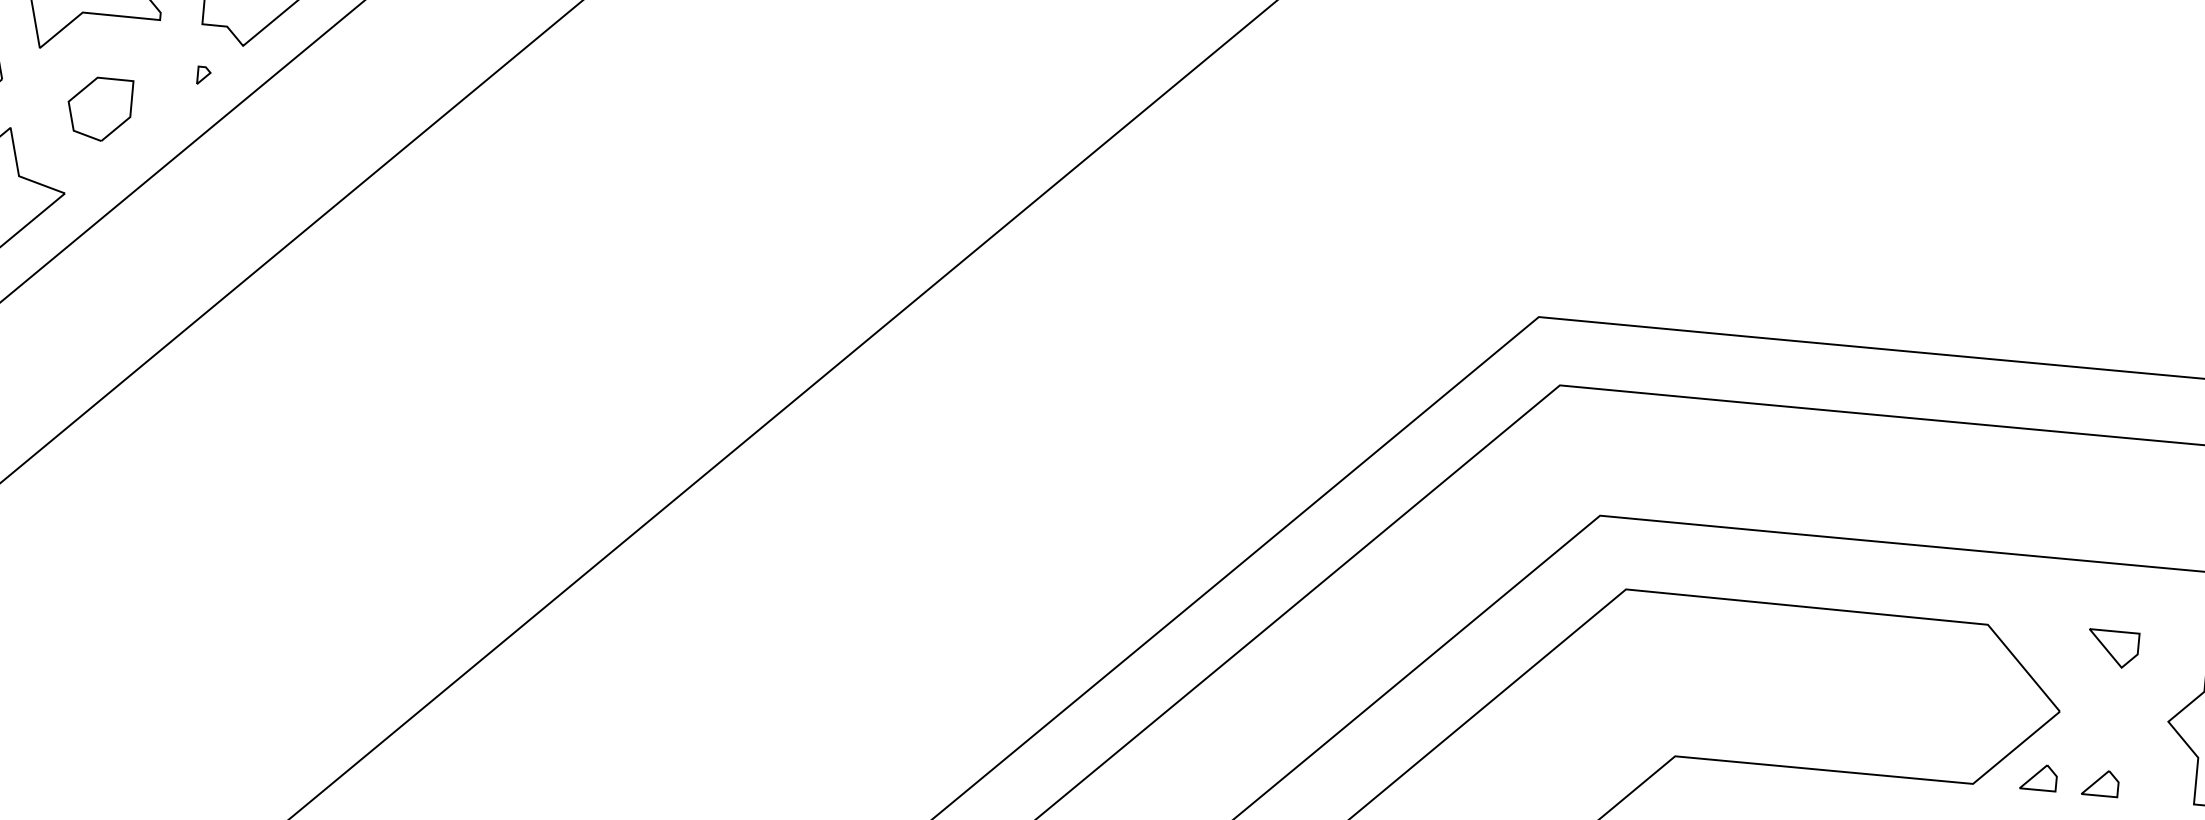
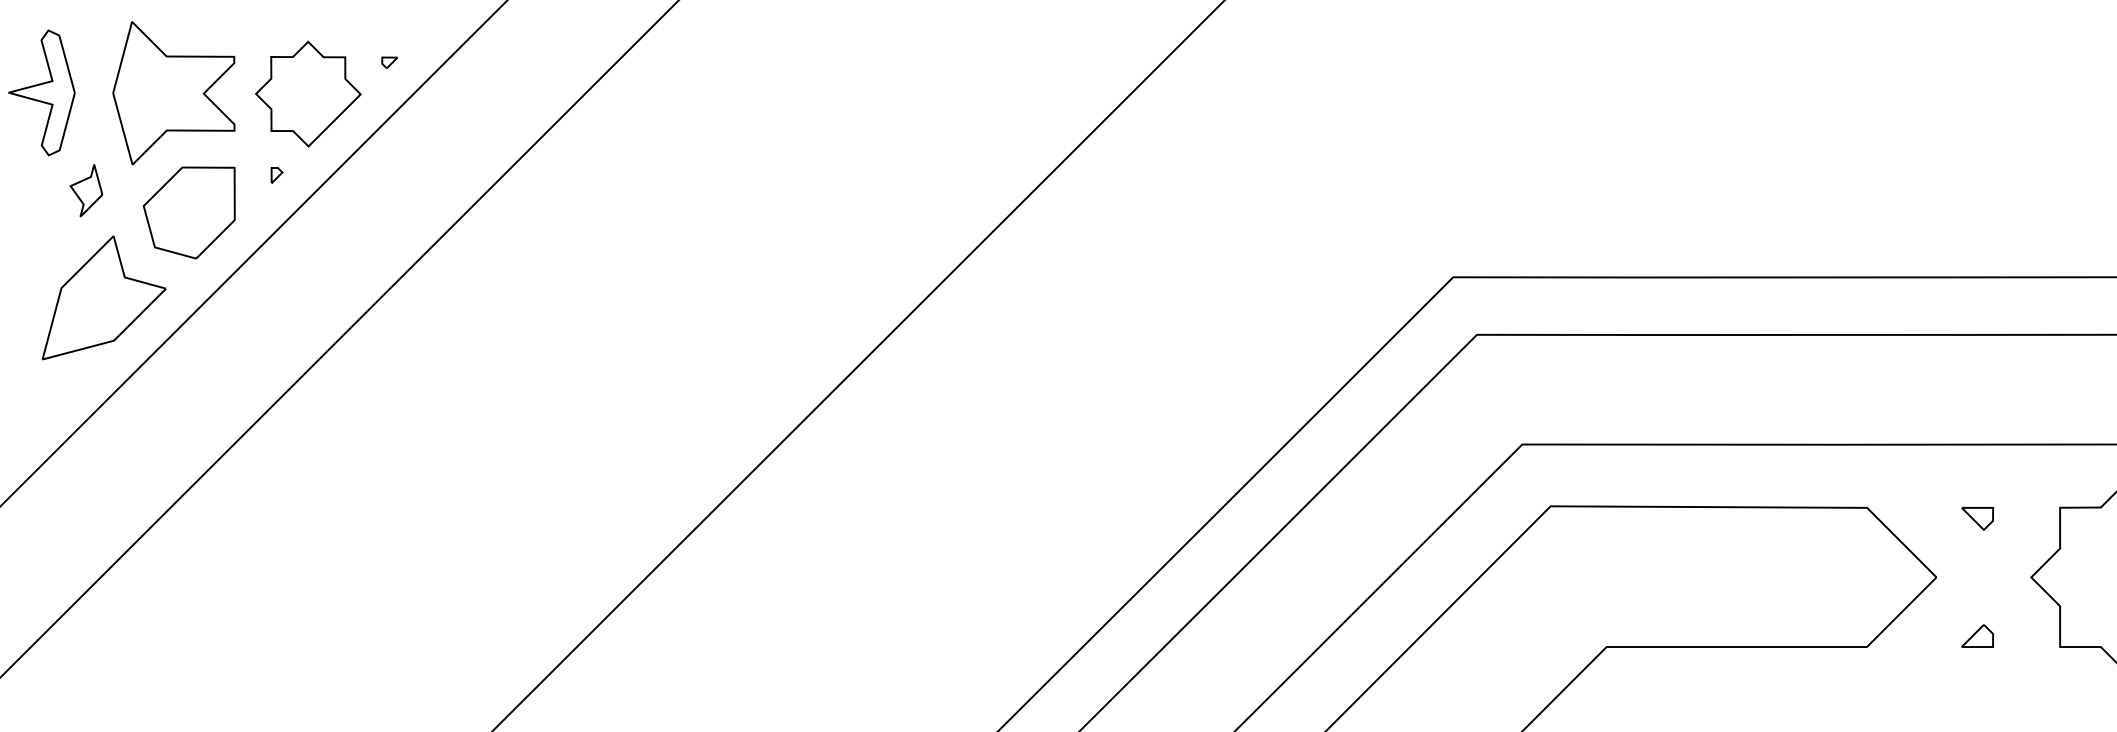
part: (98, 108) -> (188, 212), size x1.67
part: (2113, 648) -> (1977, 518), size x0.71
part: (2038, 776) -> (1923, 635), removed

